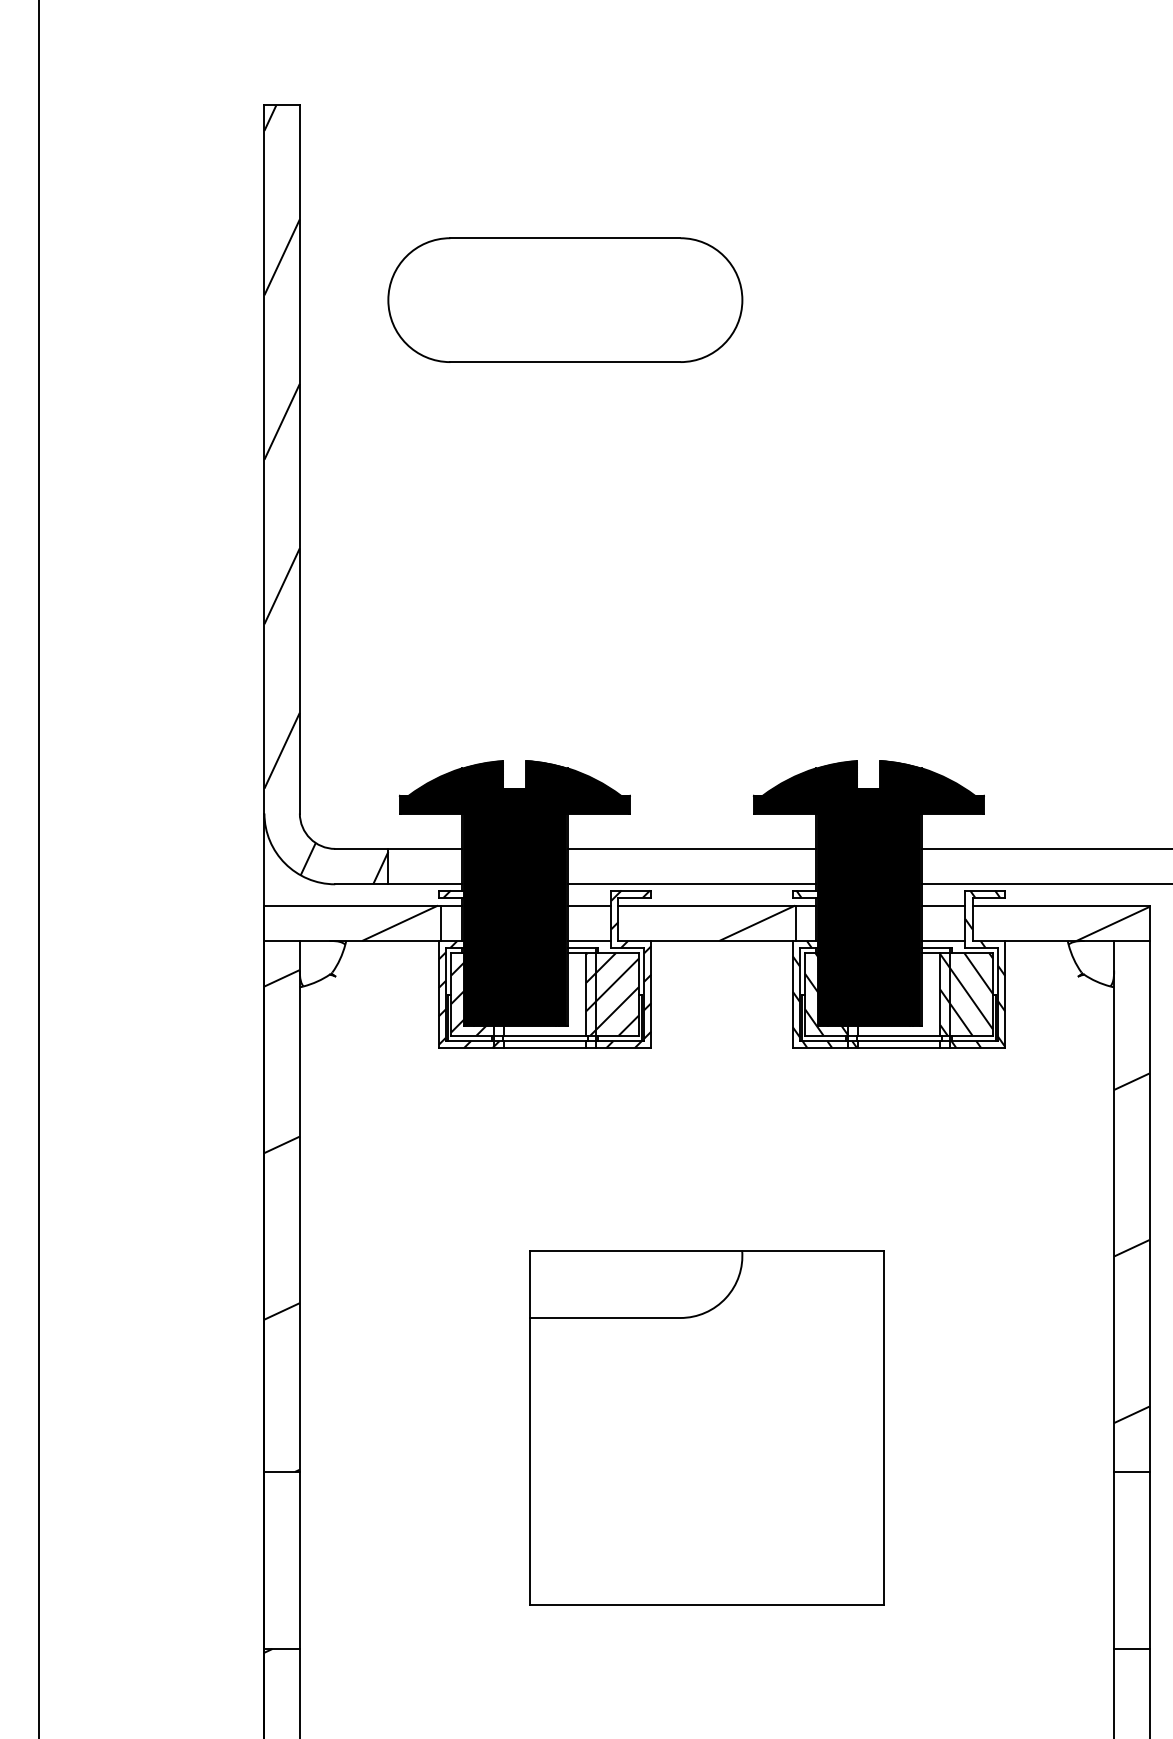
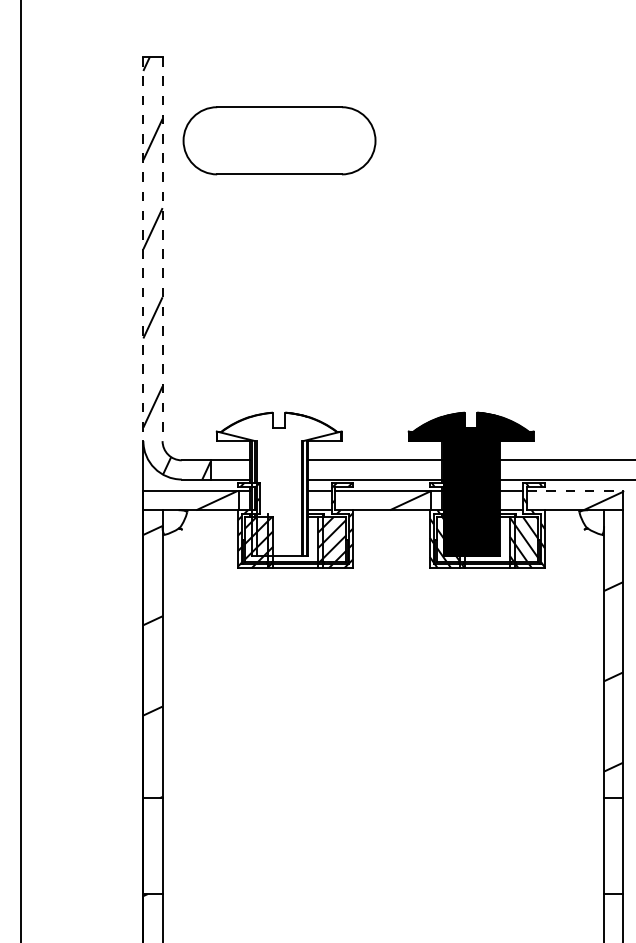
part: (565, 299) -> (279, 140), moved
line: (264, 460) -> (143, 249), solid -> dashed
line: (299, 460) -> (162, 249), solid -> dashed
hatch: (513, 893) -> (278, 484), removed
line: (1061, 906) -> (575, 491), solid -> dashed
part: (705, 1426) -> (382, 773), removed

